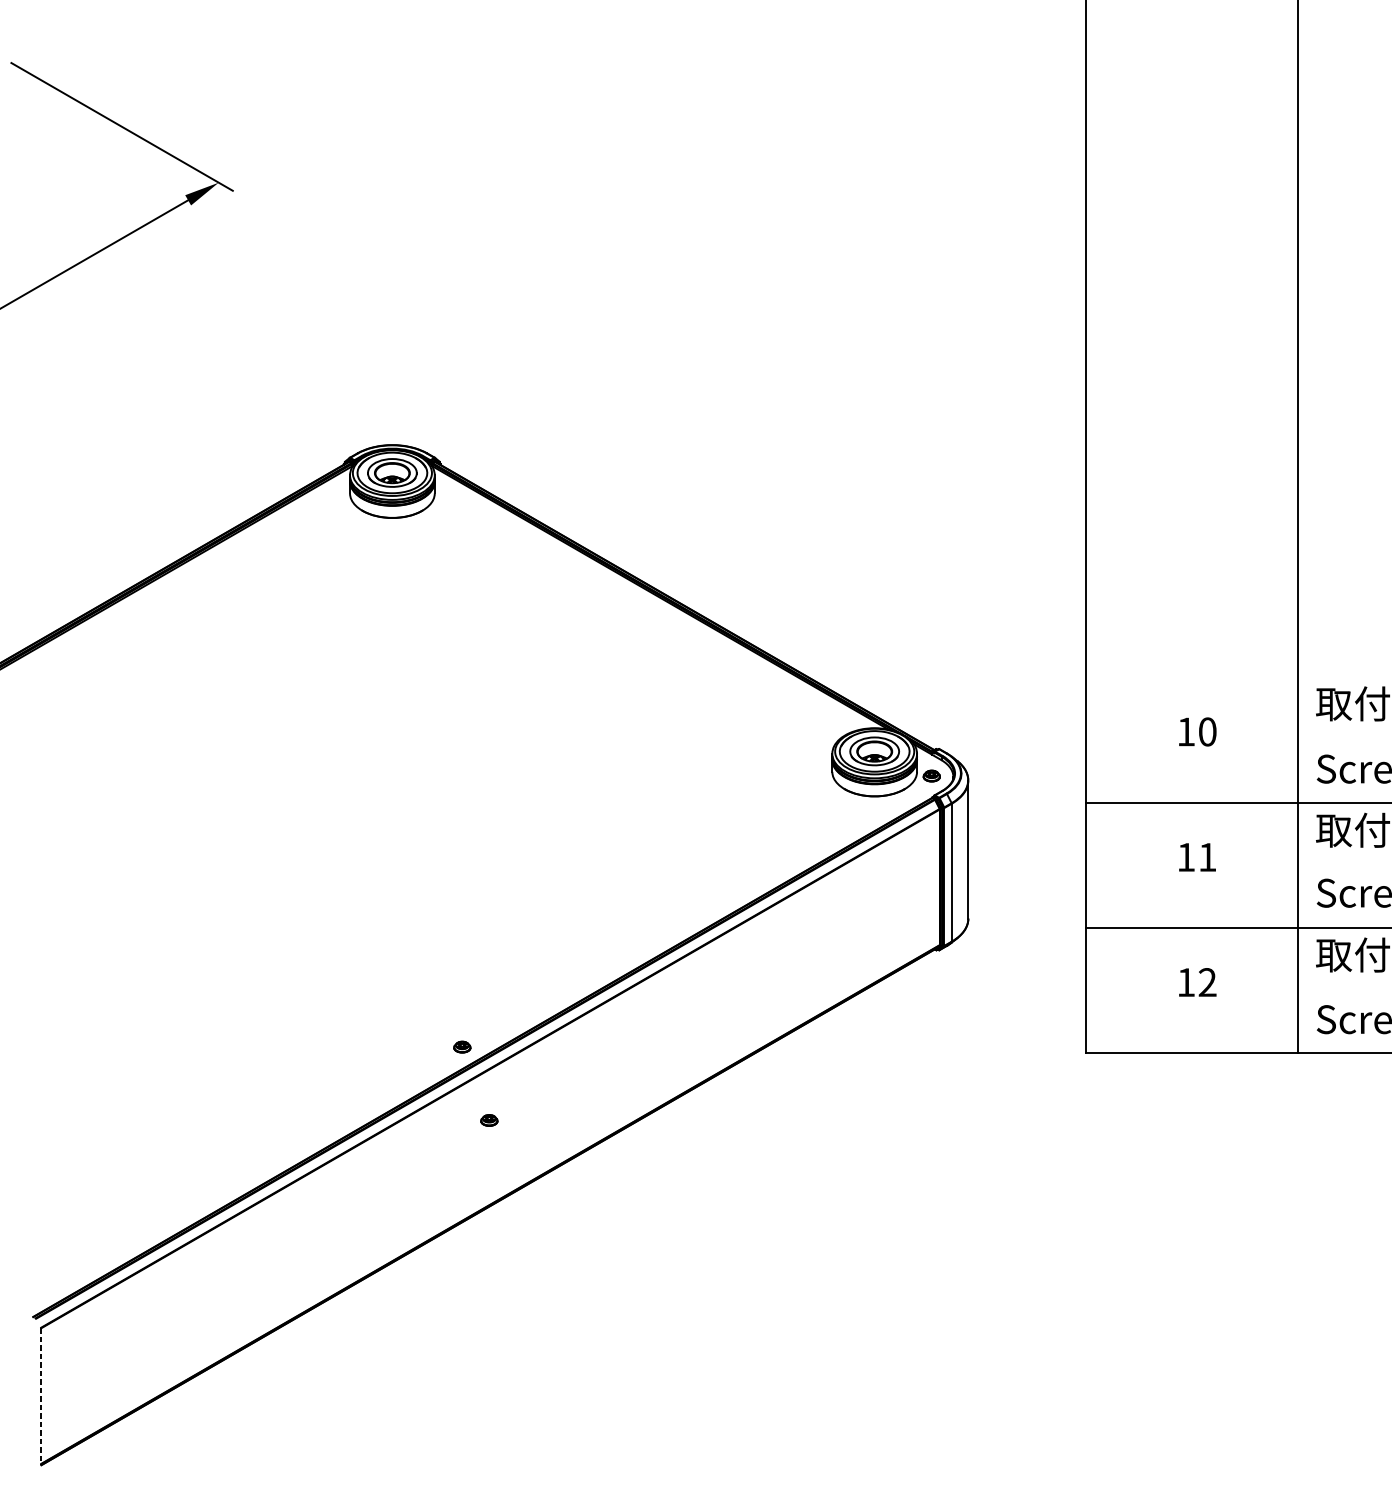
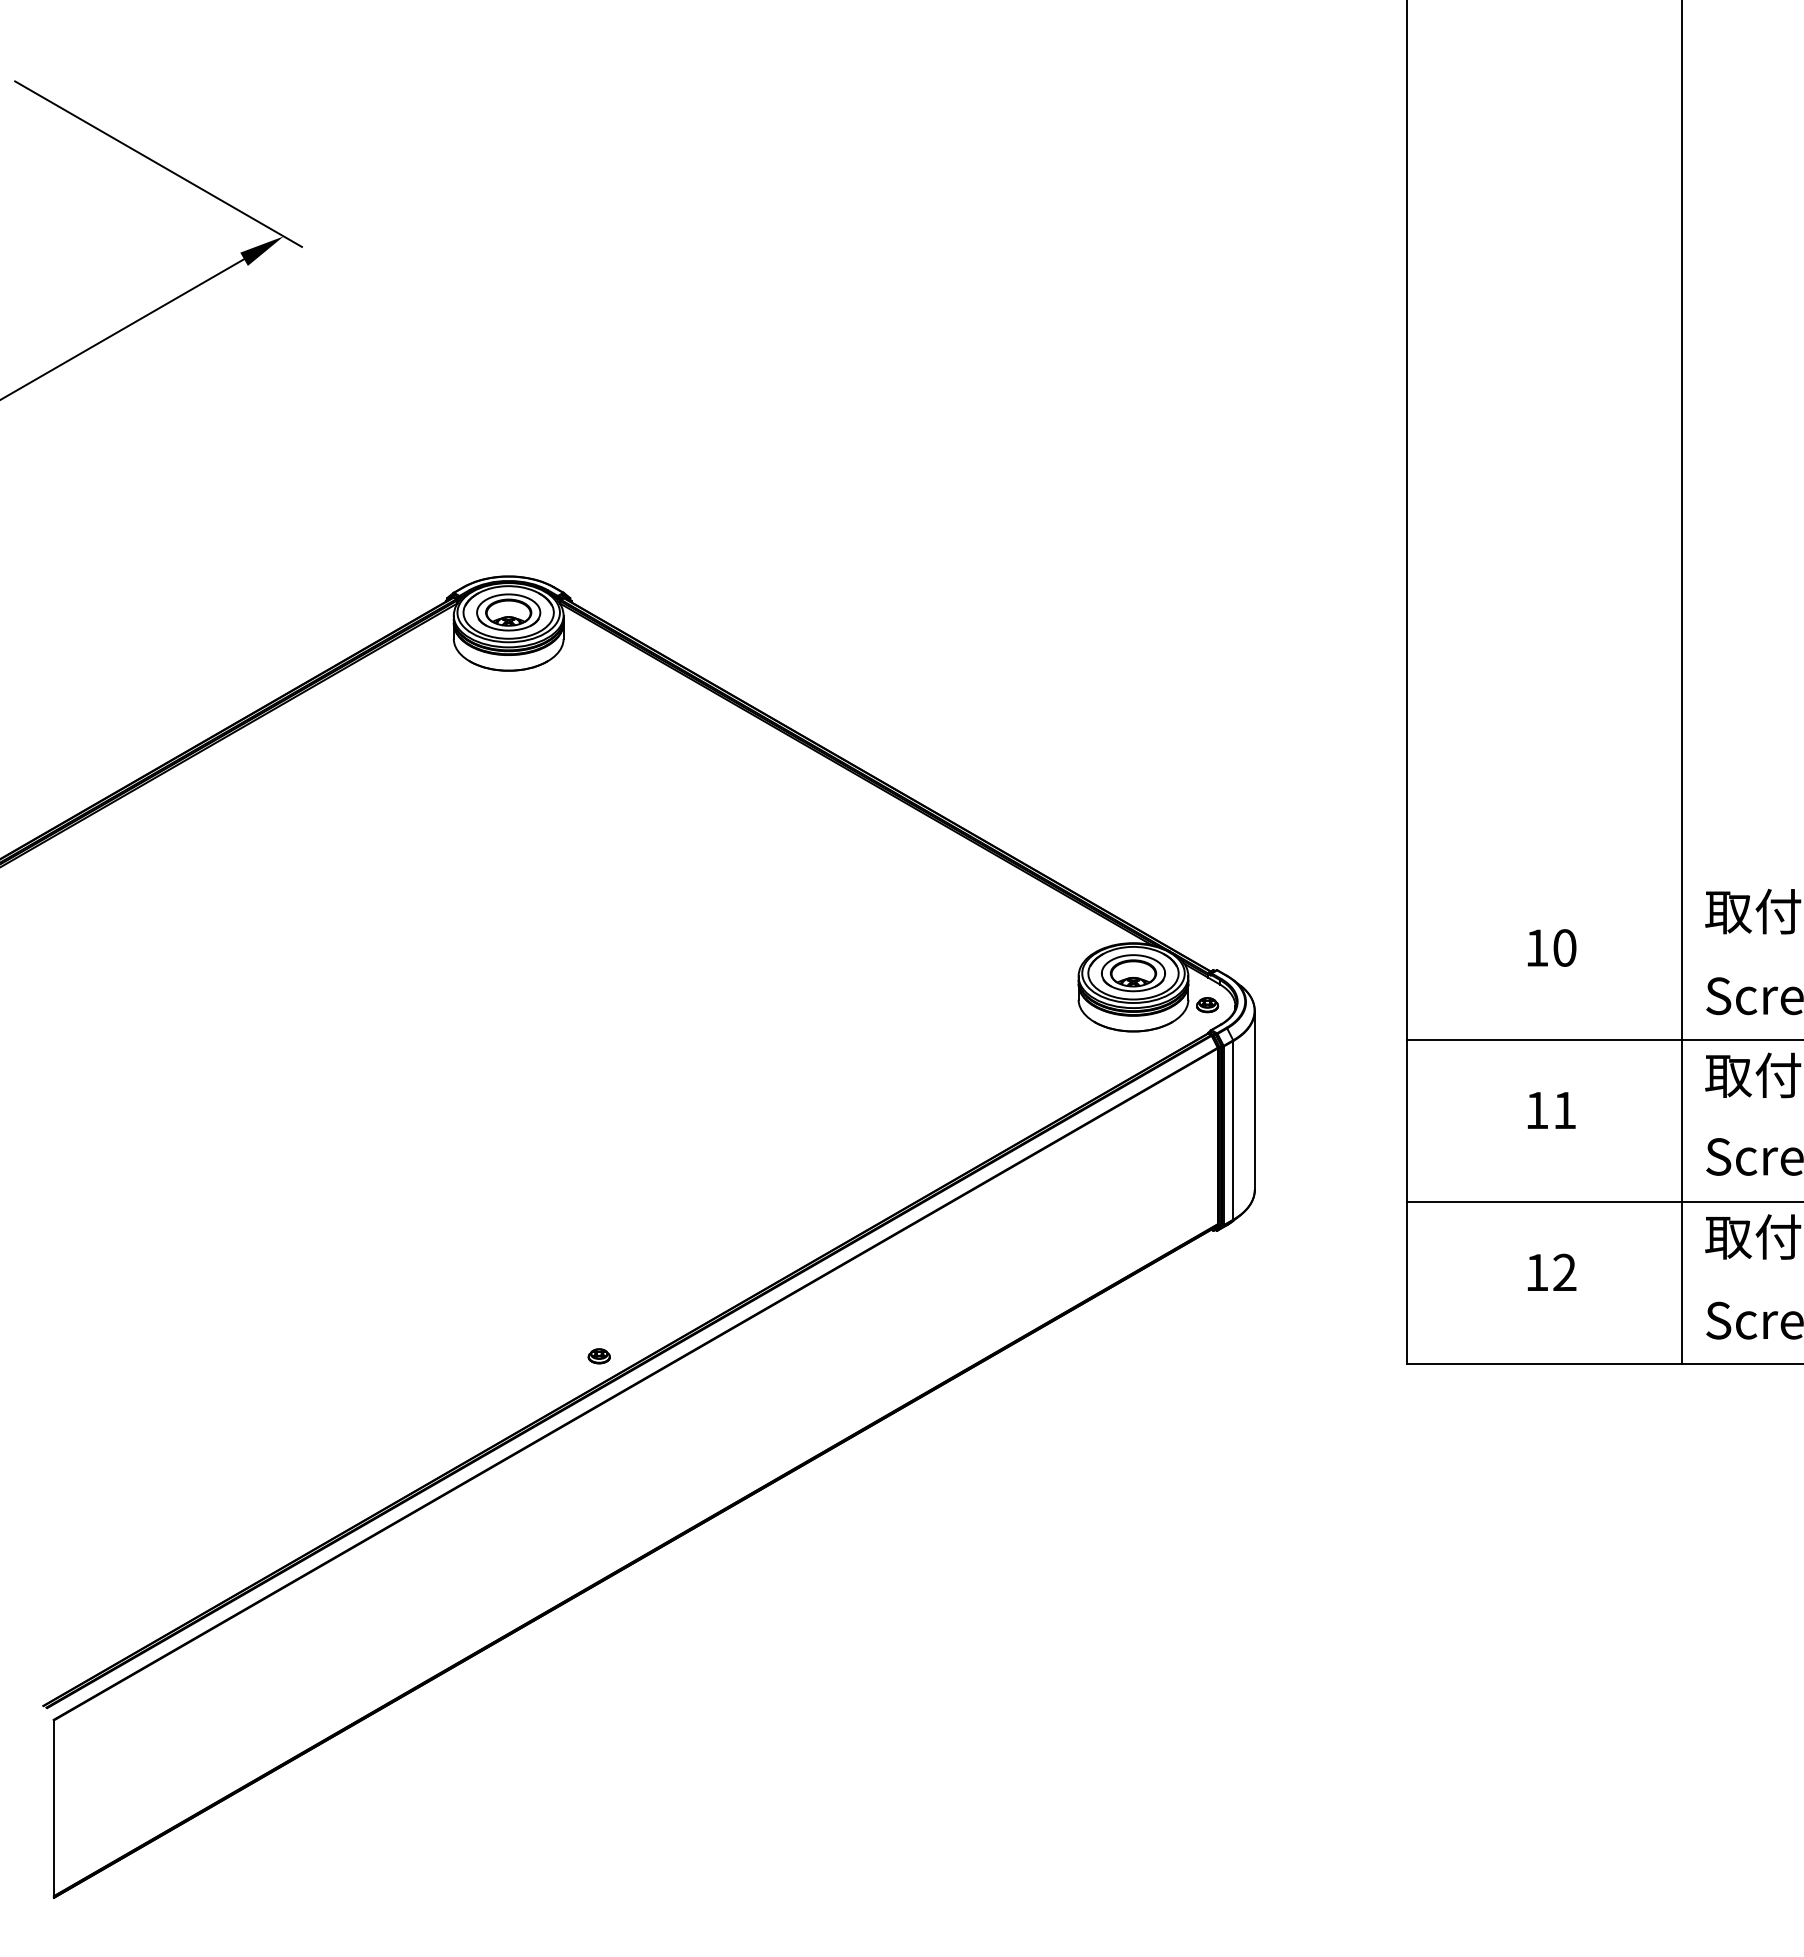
part: (488, 1120) -> (633, 1451), removed
line: (41, 1396) -> (54, 1809), dashed -> solid

